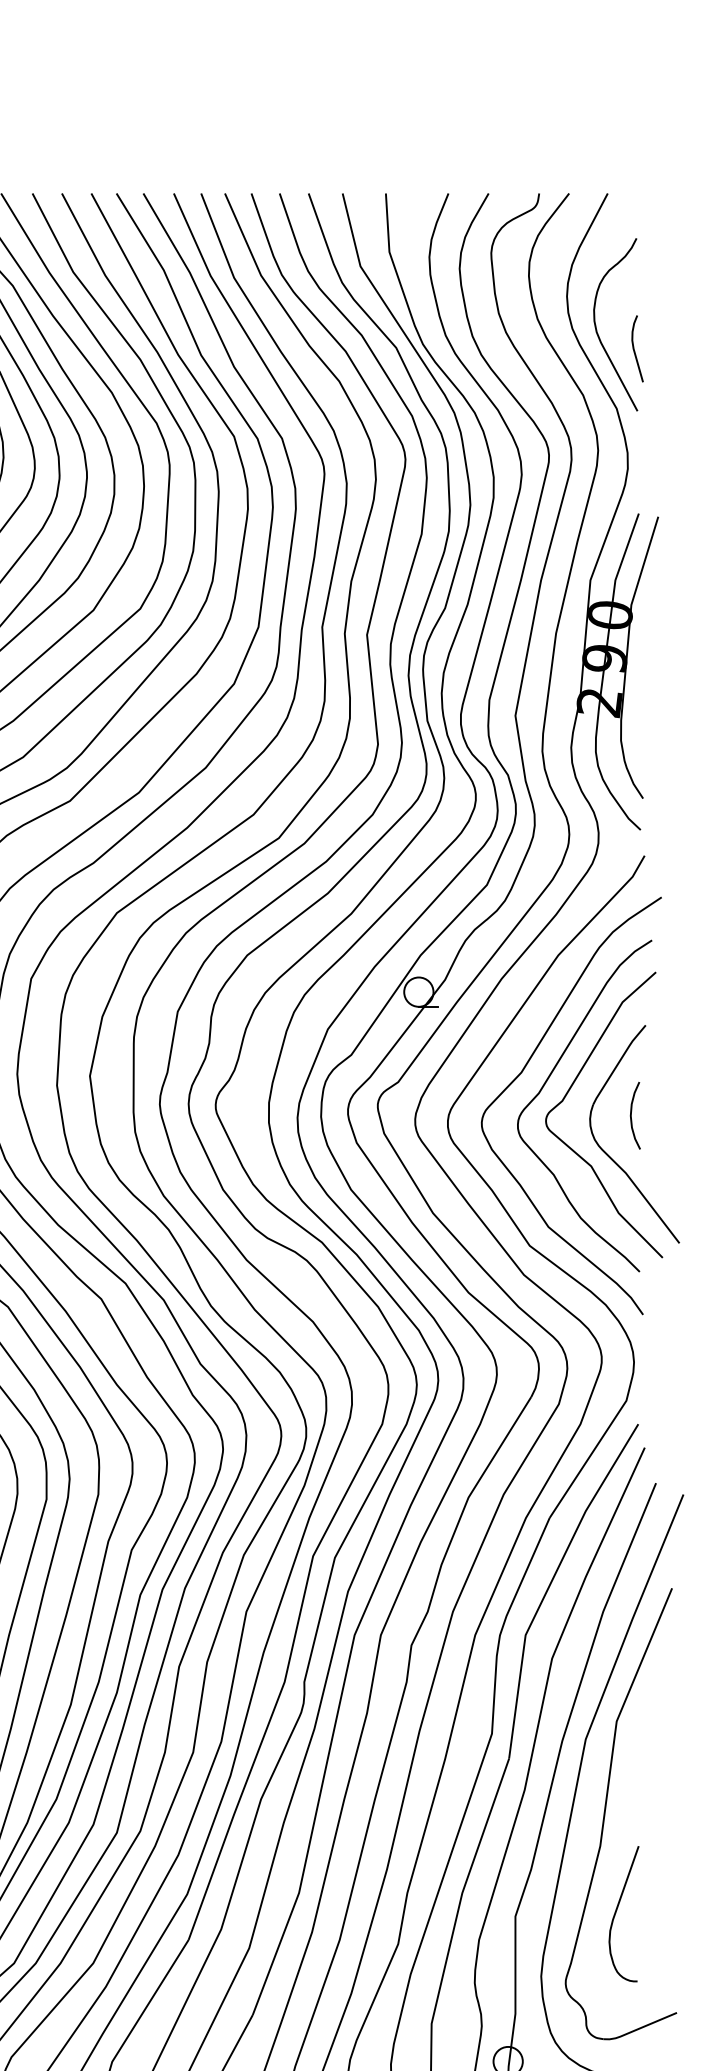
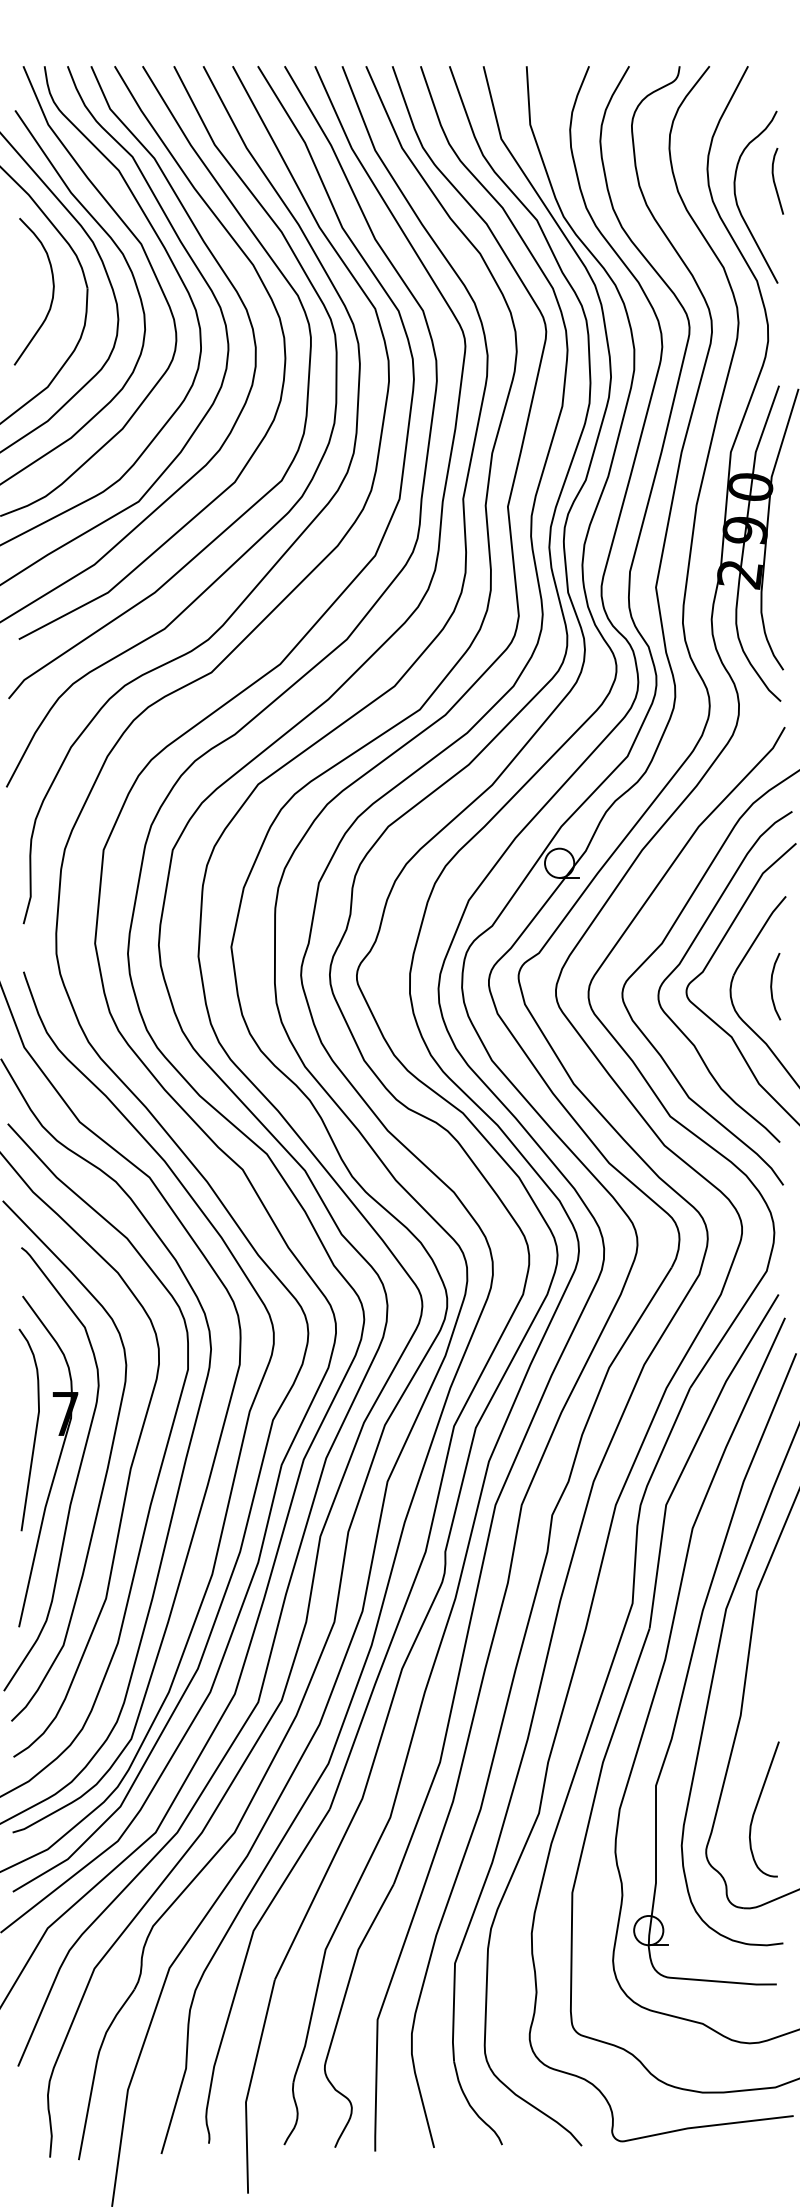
curve: (635, 350) -> (775, 182), moved
curve: (617, 1911) -> (757, 1806), moved

